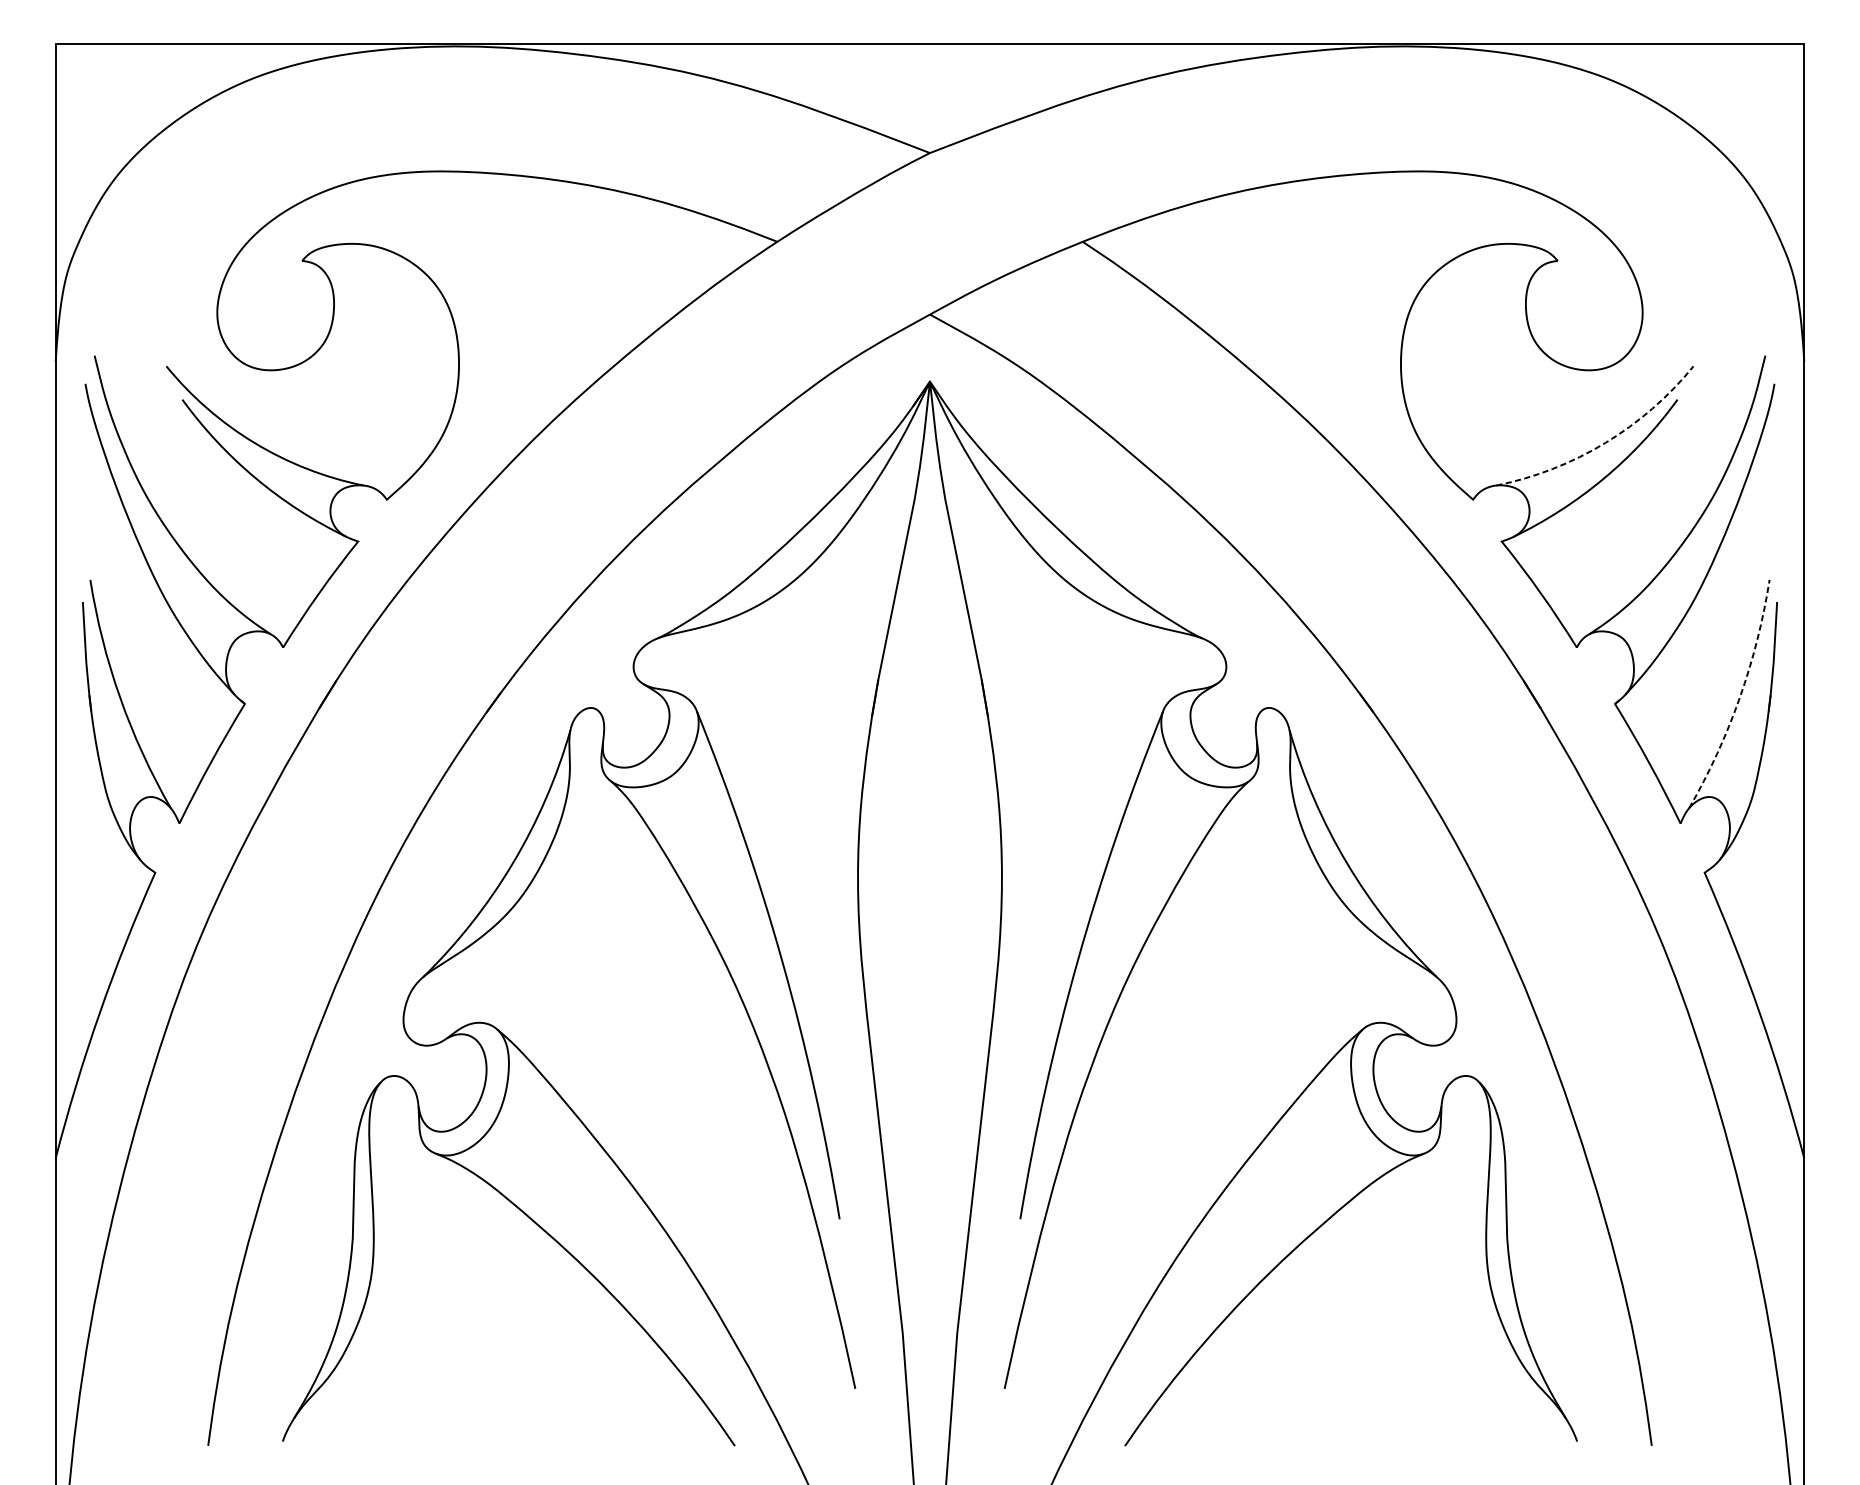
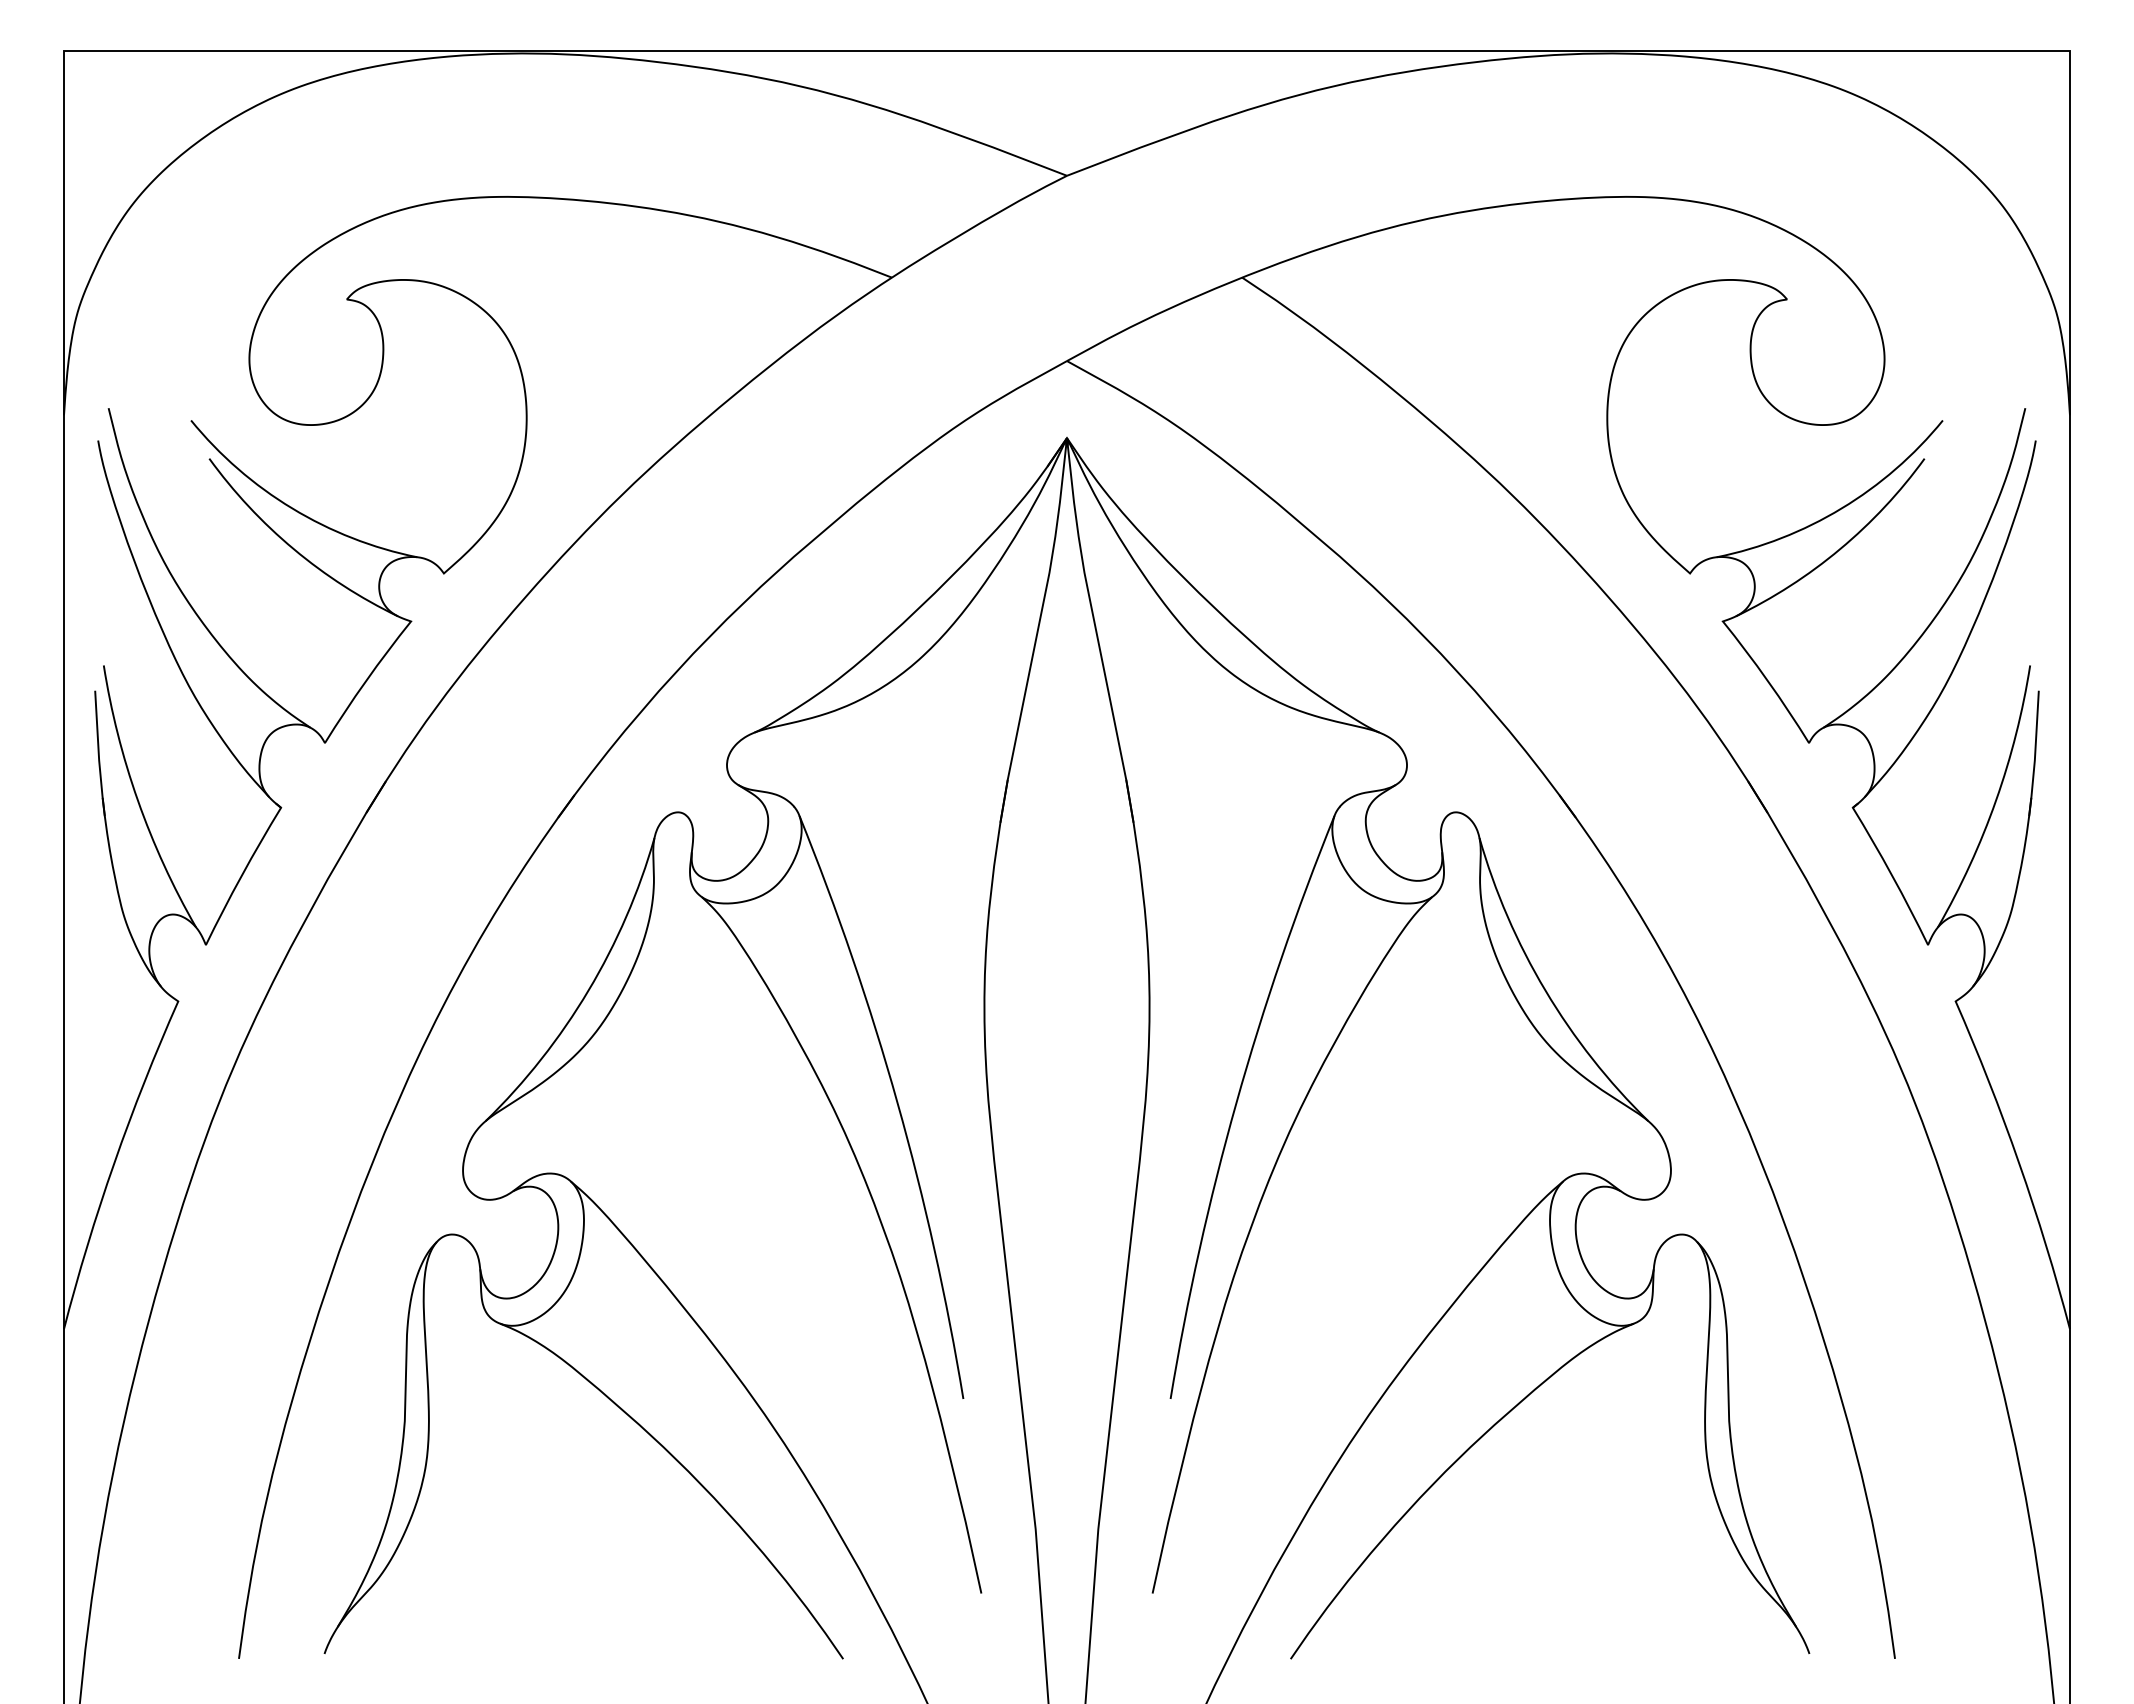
arc: (1605, 443) -> (1841, 508), dashed -> solid
arc: (1740, 697) -> (1996, 800), dashed -> solid

